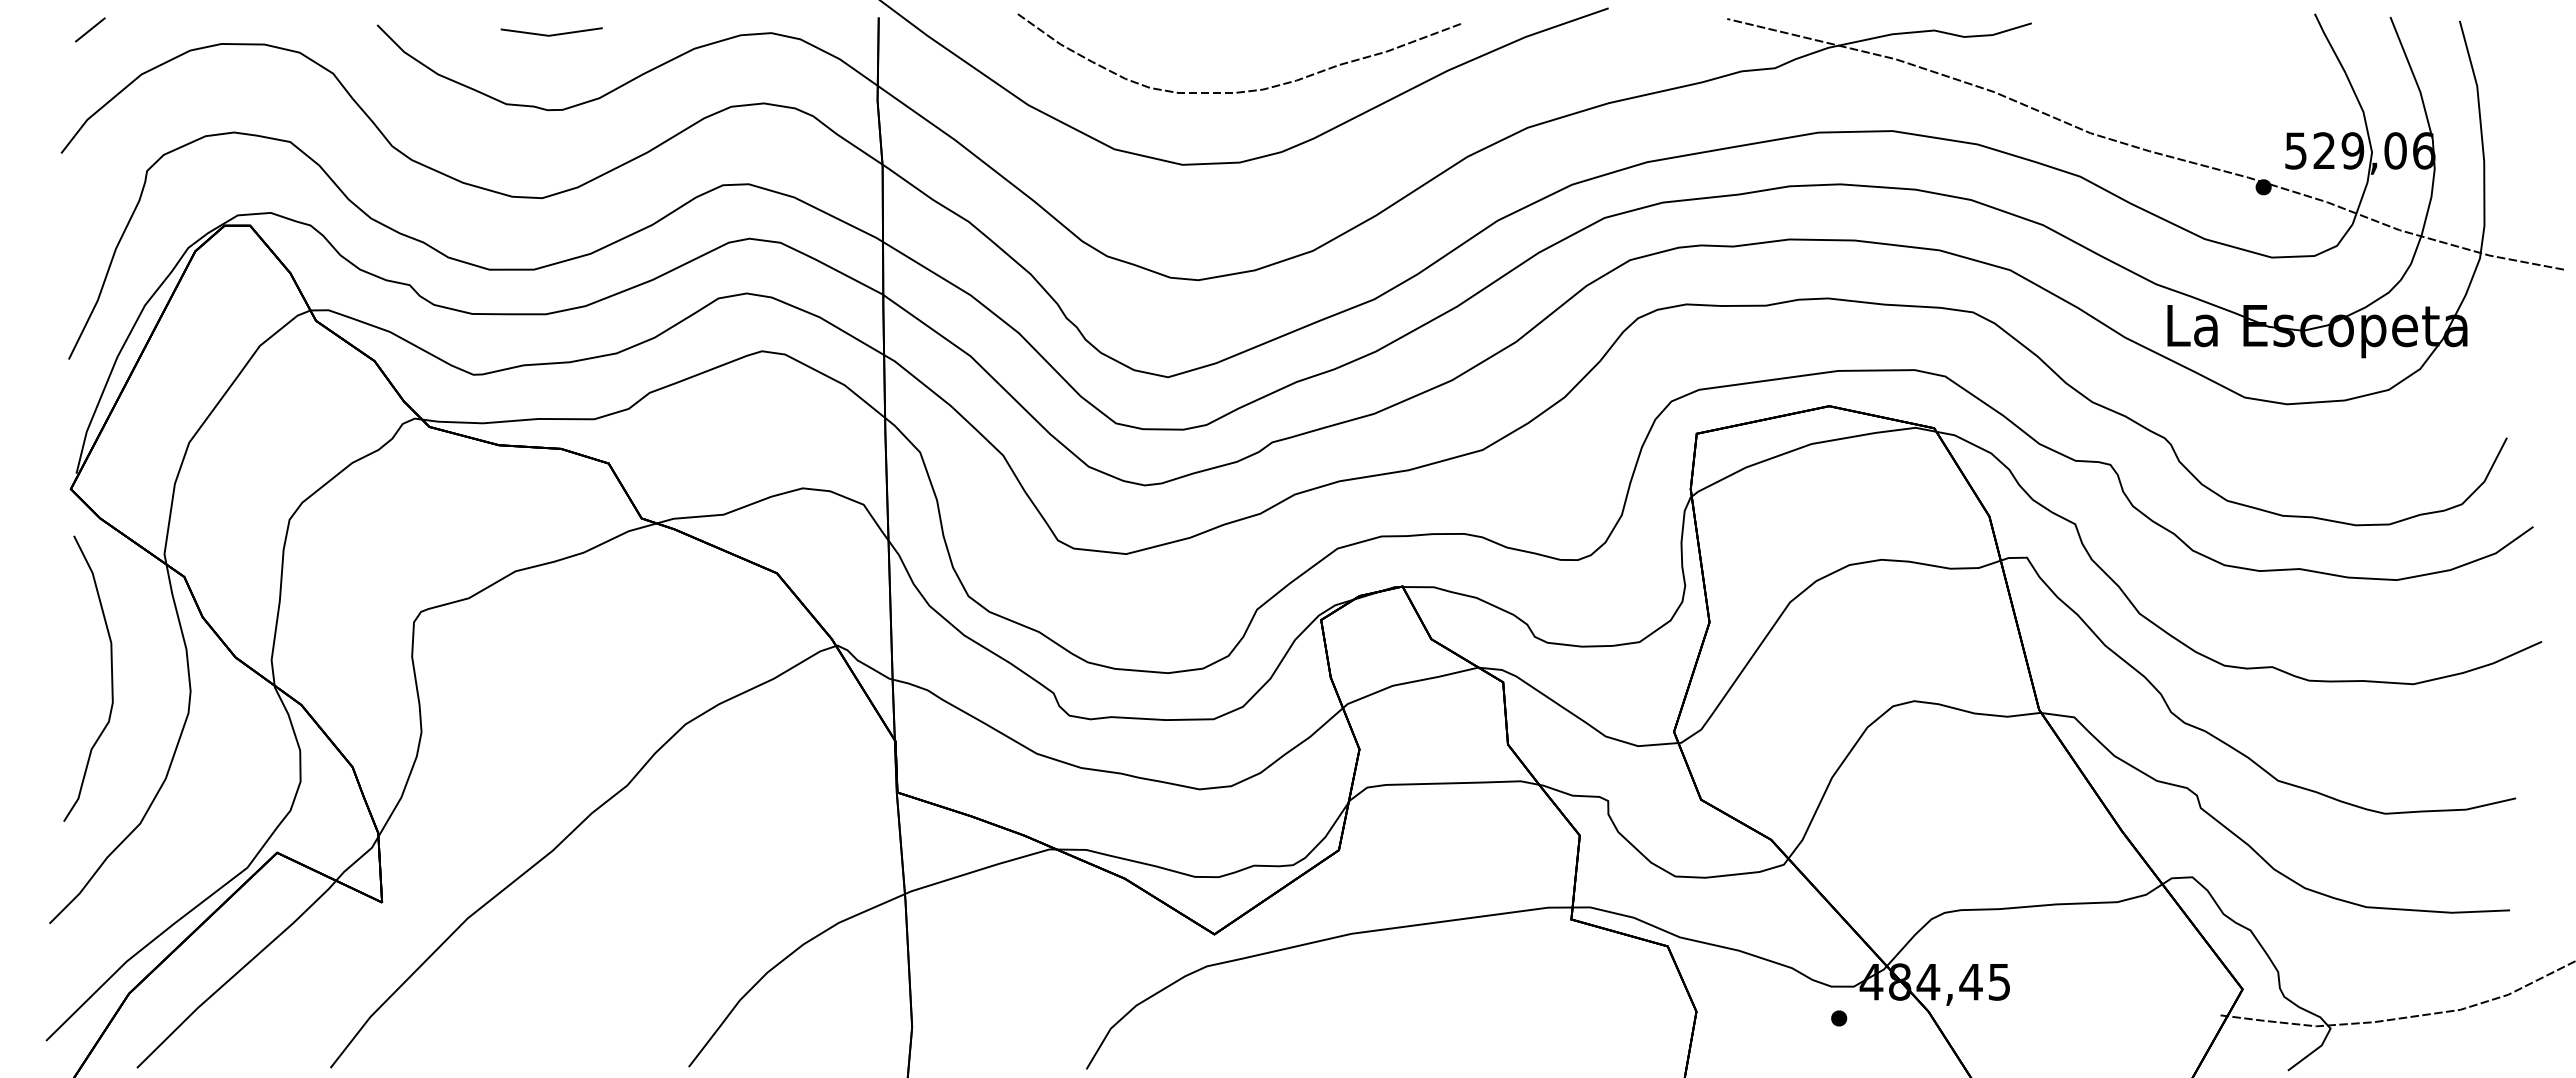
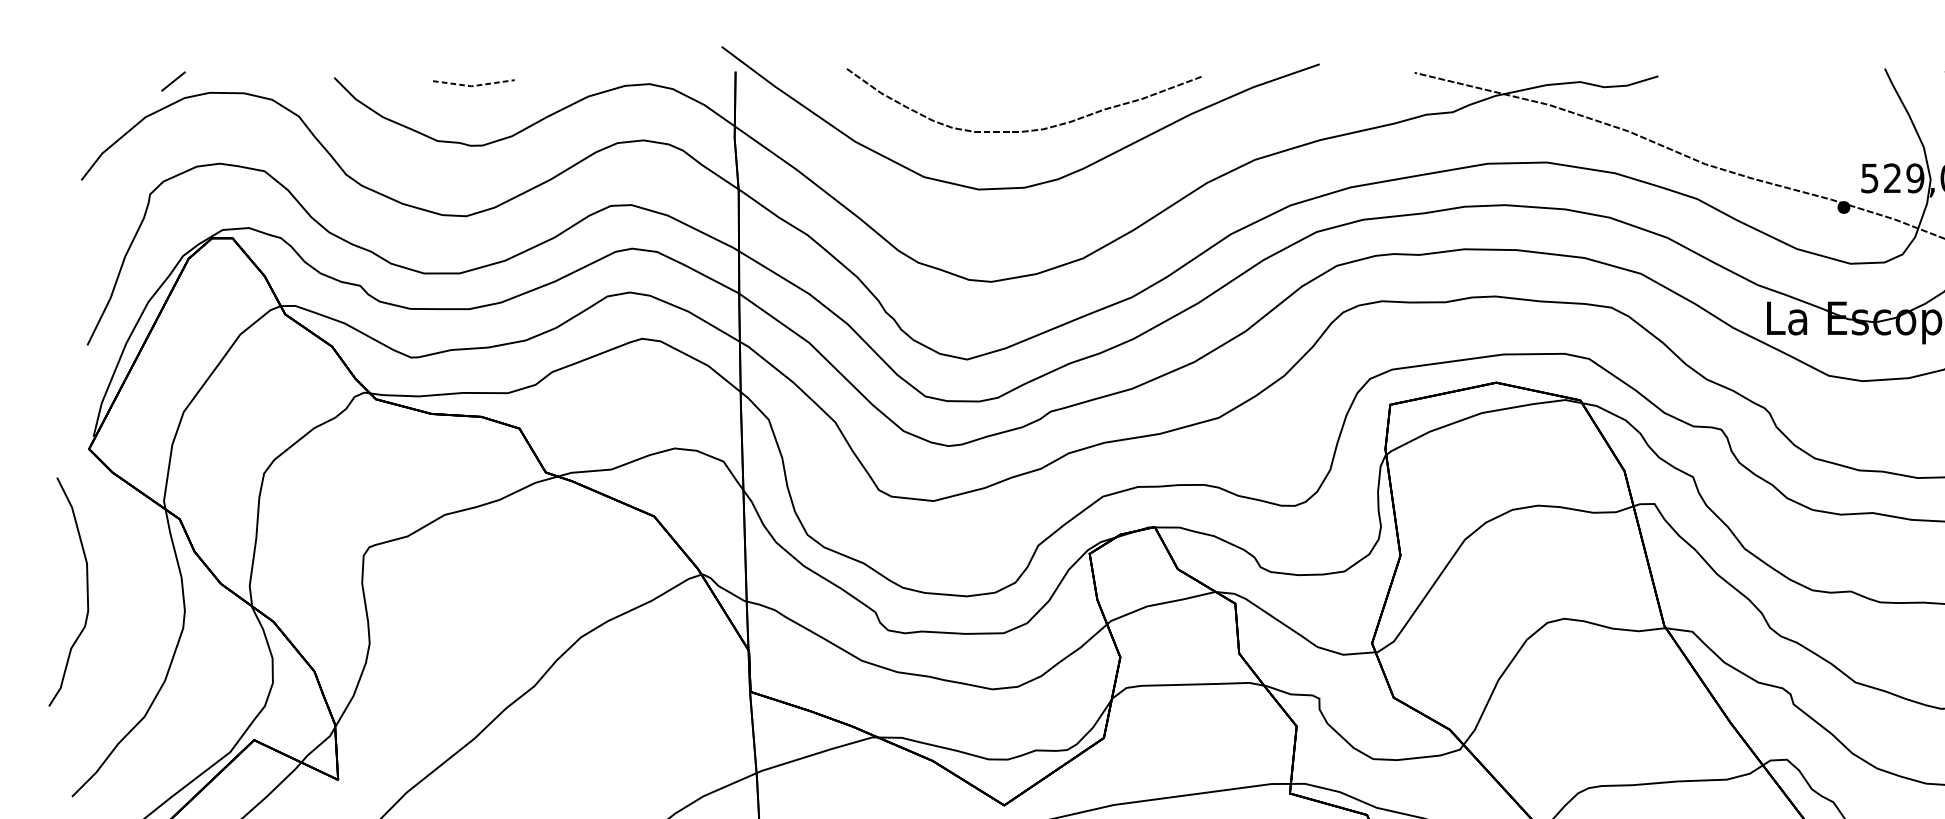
line: (90, 29) -> (173, 81), moved
line: (551, 35) -> (473, 86), solid -> dashed
curve: (111, 678) -> (87, 591), moved

